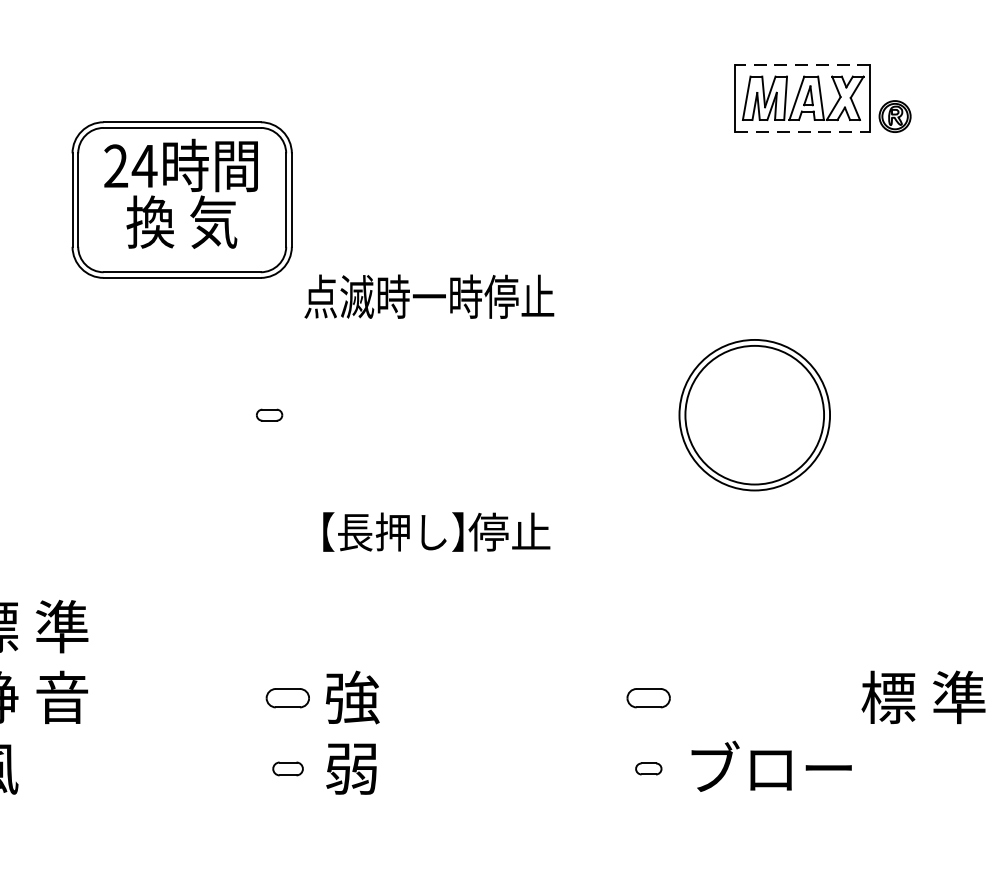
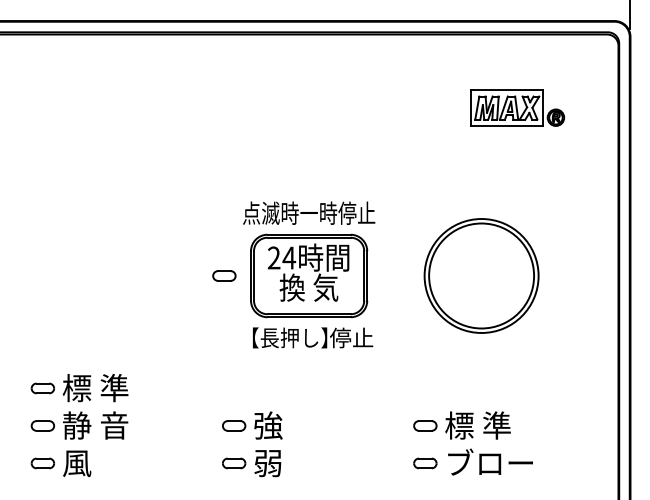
line: (803, 65) -> (507, 90), dashed -> solid
line: (803, 131) -> (507, 125), dashed -> solid
part: (182, 199) -> (309, 275), moved
part: (269, 414) -> (224, 275), size x1.67
part: (754, 414) -> (481, 275), size x1.43
text: (922, 697) -> (477, 425), moved
part: (288, 768) -> (234, 463), size x1.43
part: (648, 768) -> (425, 463), size x1.67

